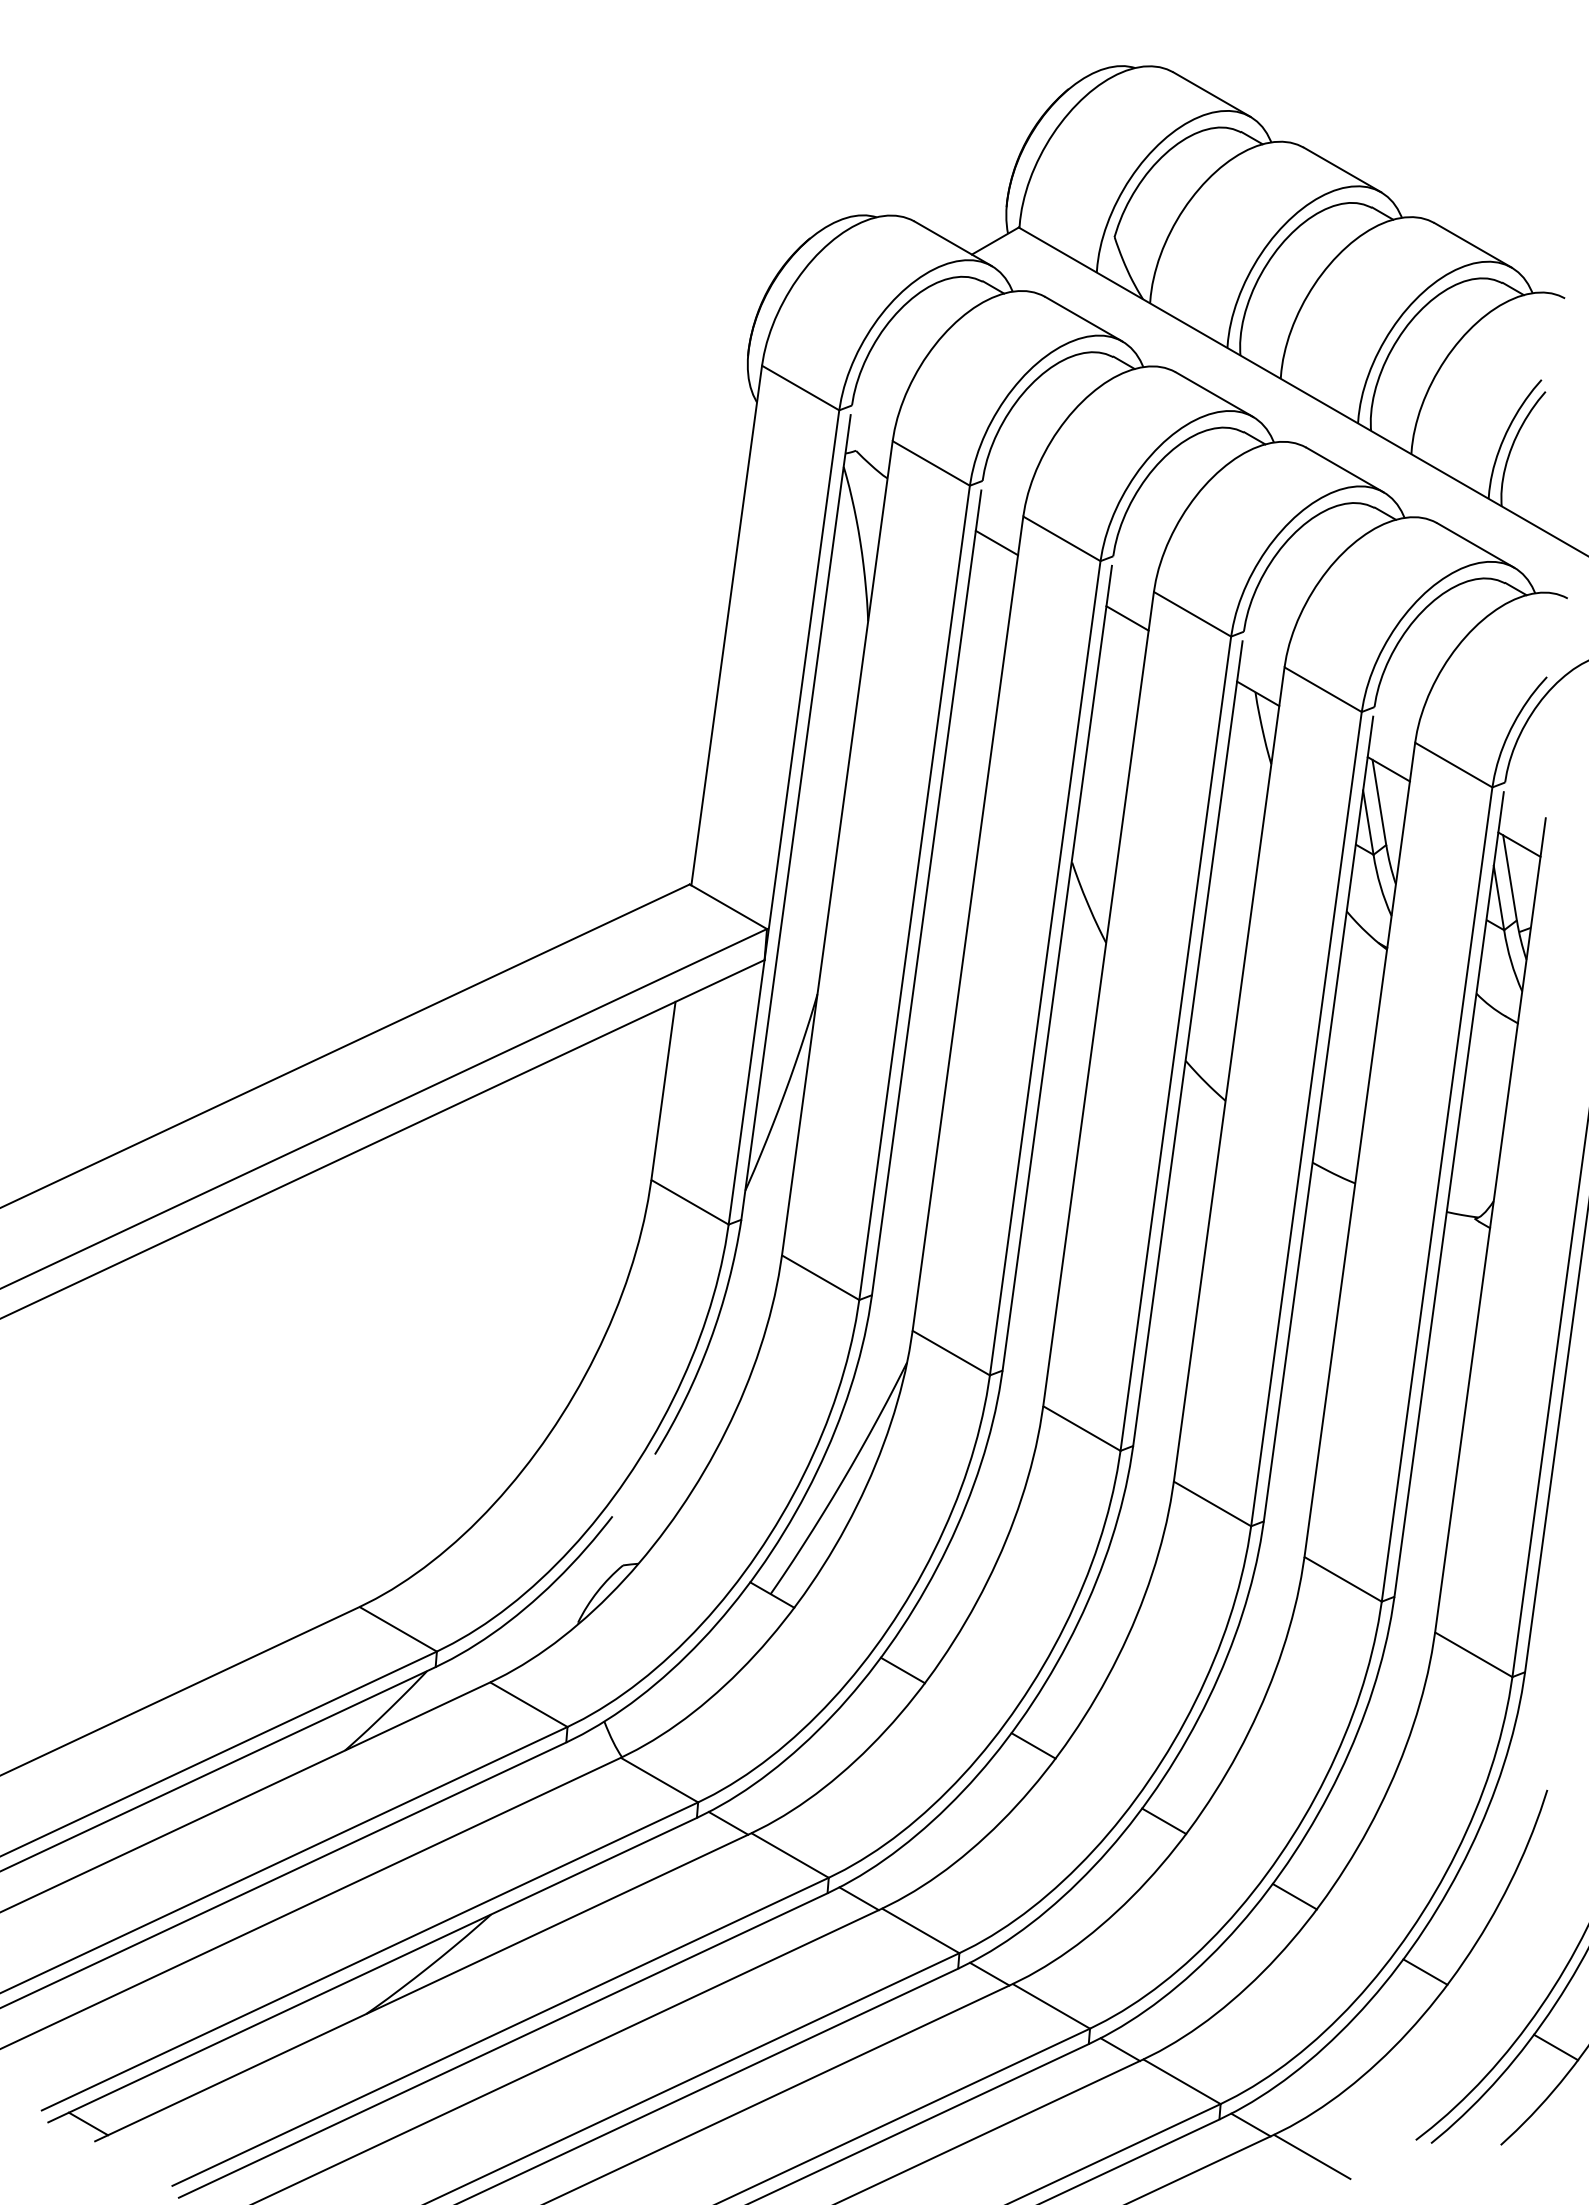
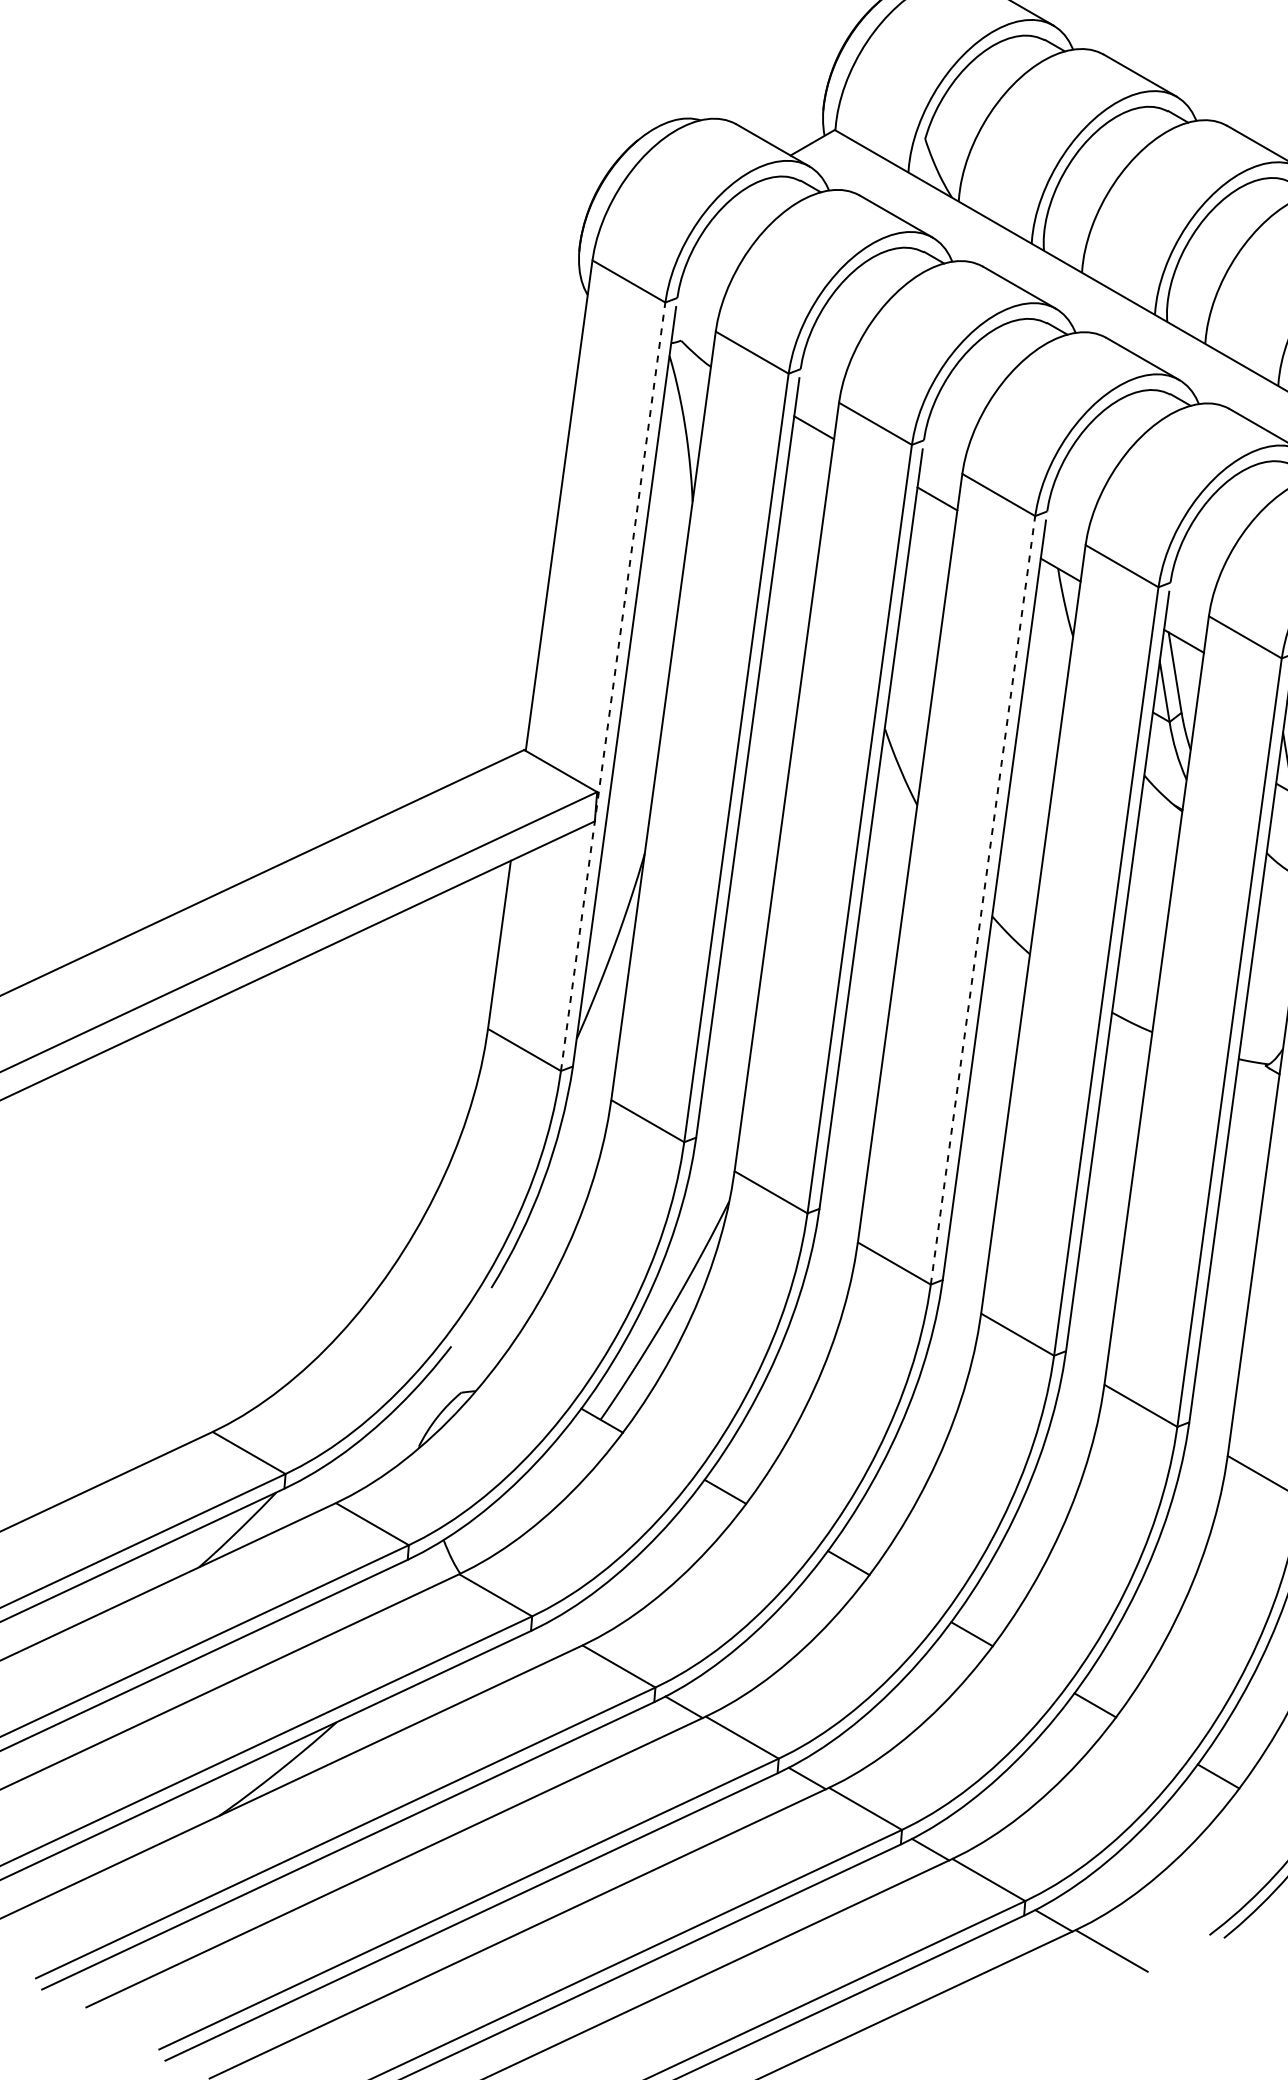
line: (783, 817) -> (612, 686), solid -> dashed
line: (1175, 1043) -> (982, 900), solid -> dashed
line: (728, 1823) -> (560, 1636), removed

